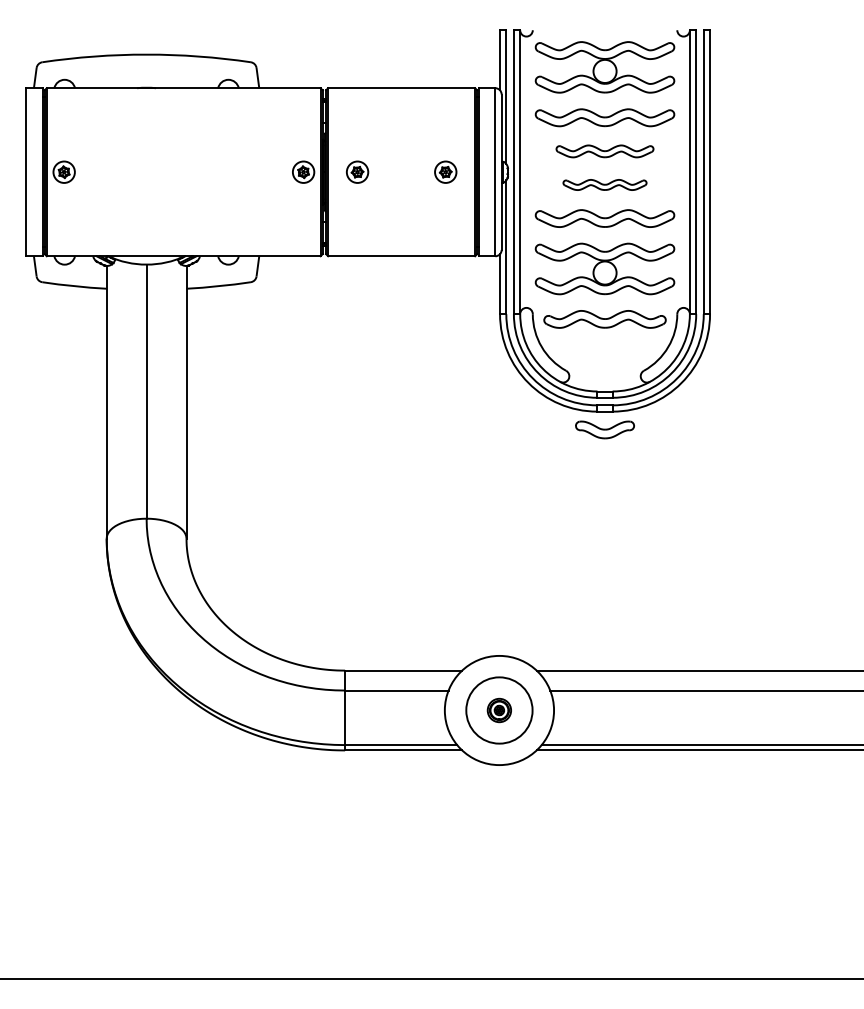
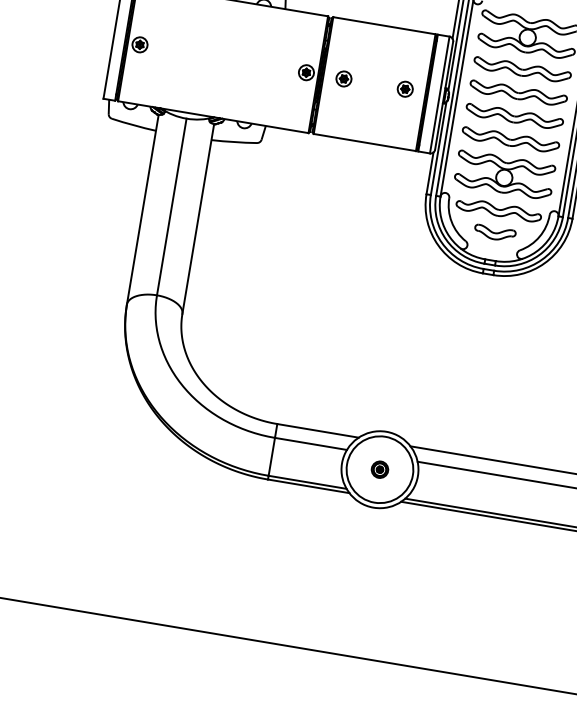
part: (604, 151) -> (518, 93), size x1.43
part: (604, 184) -> (514, 116), size x1.67
part: (604, 429) -> (494, 233), moved
circle: (499, 710) -> (380, 469), size x1.43

